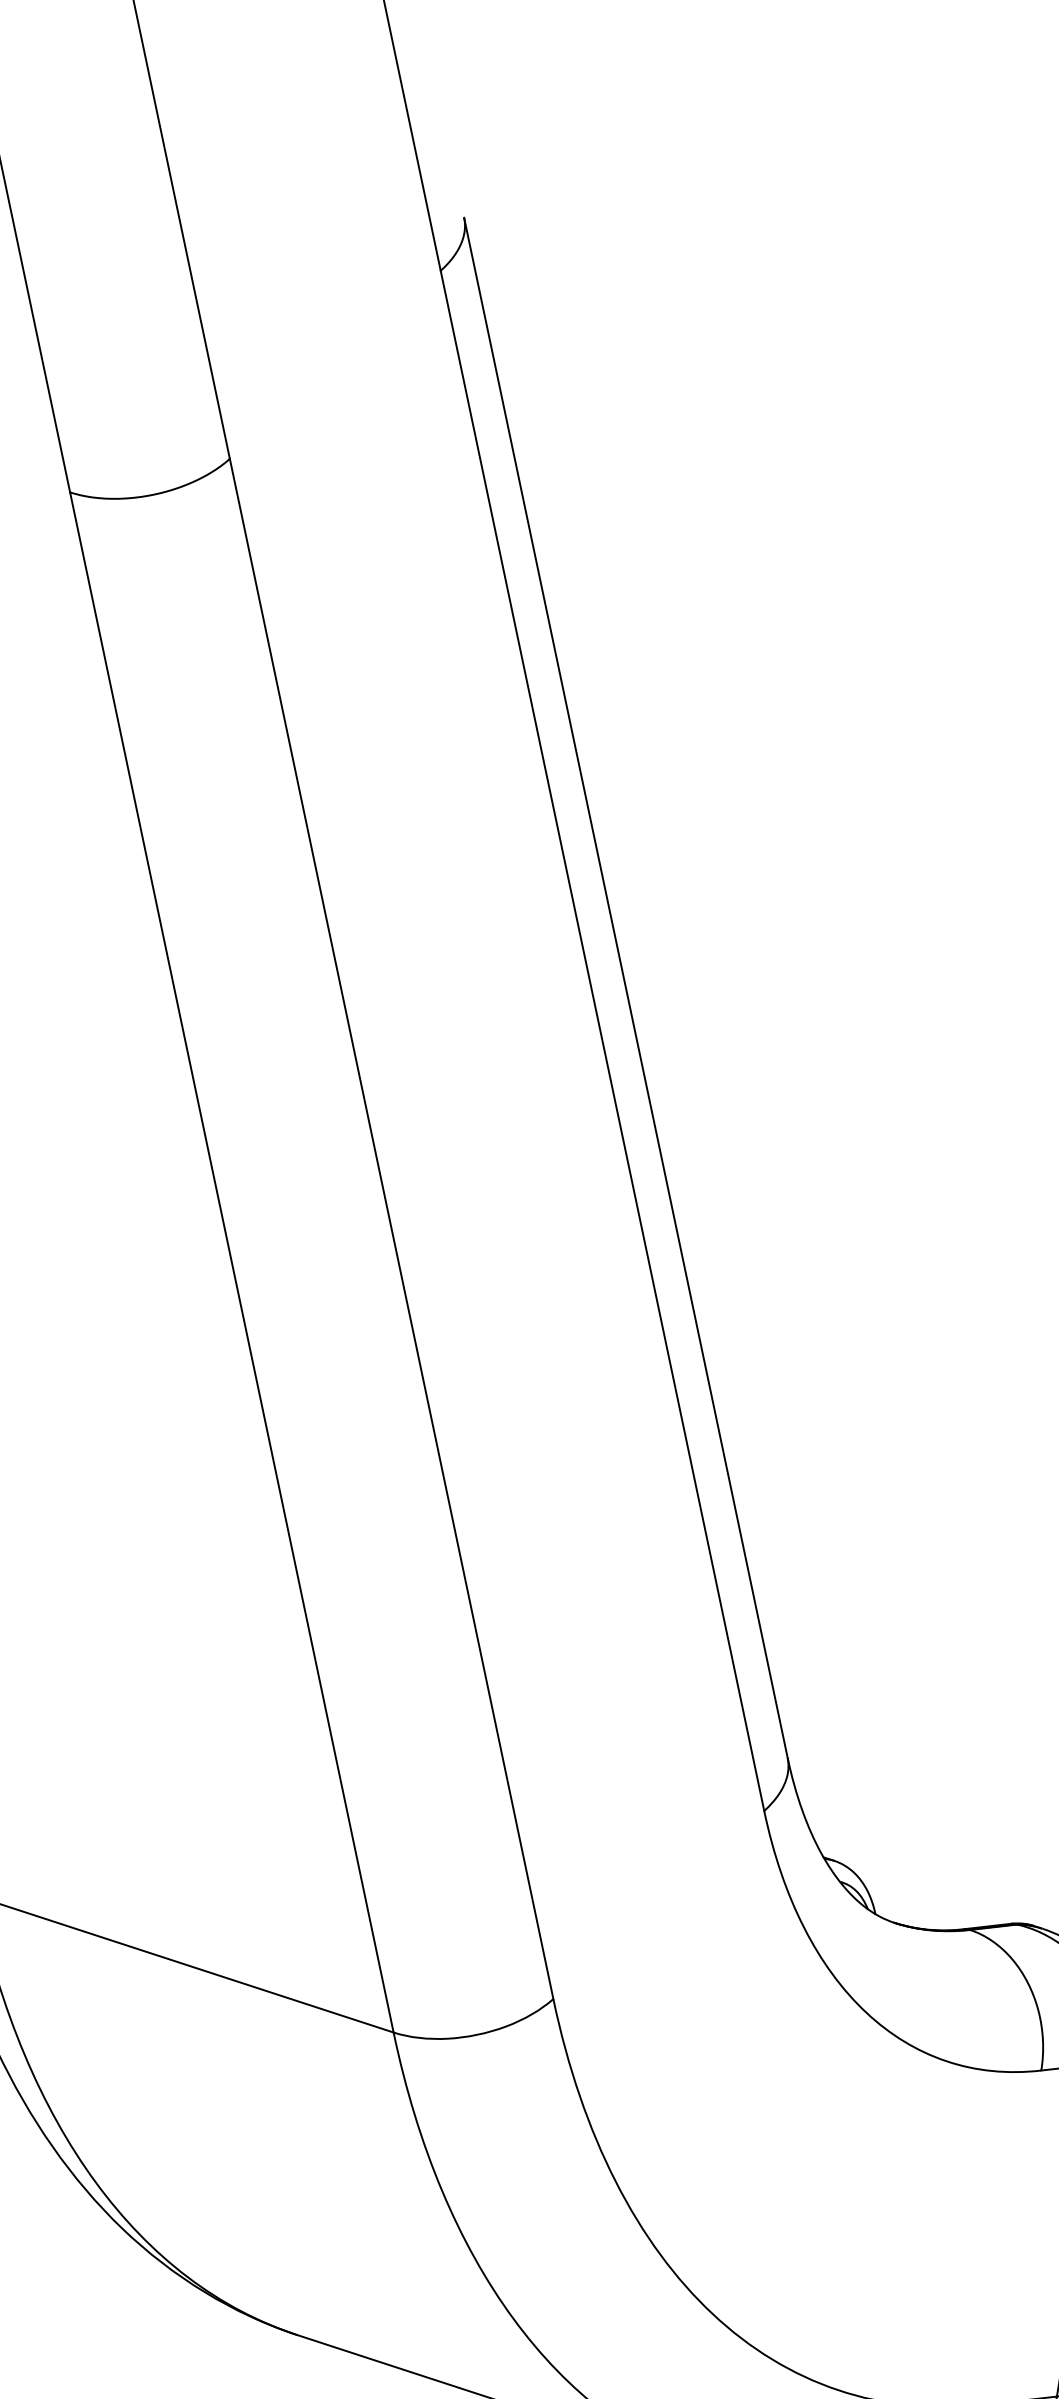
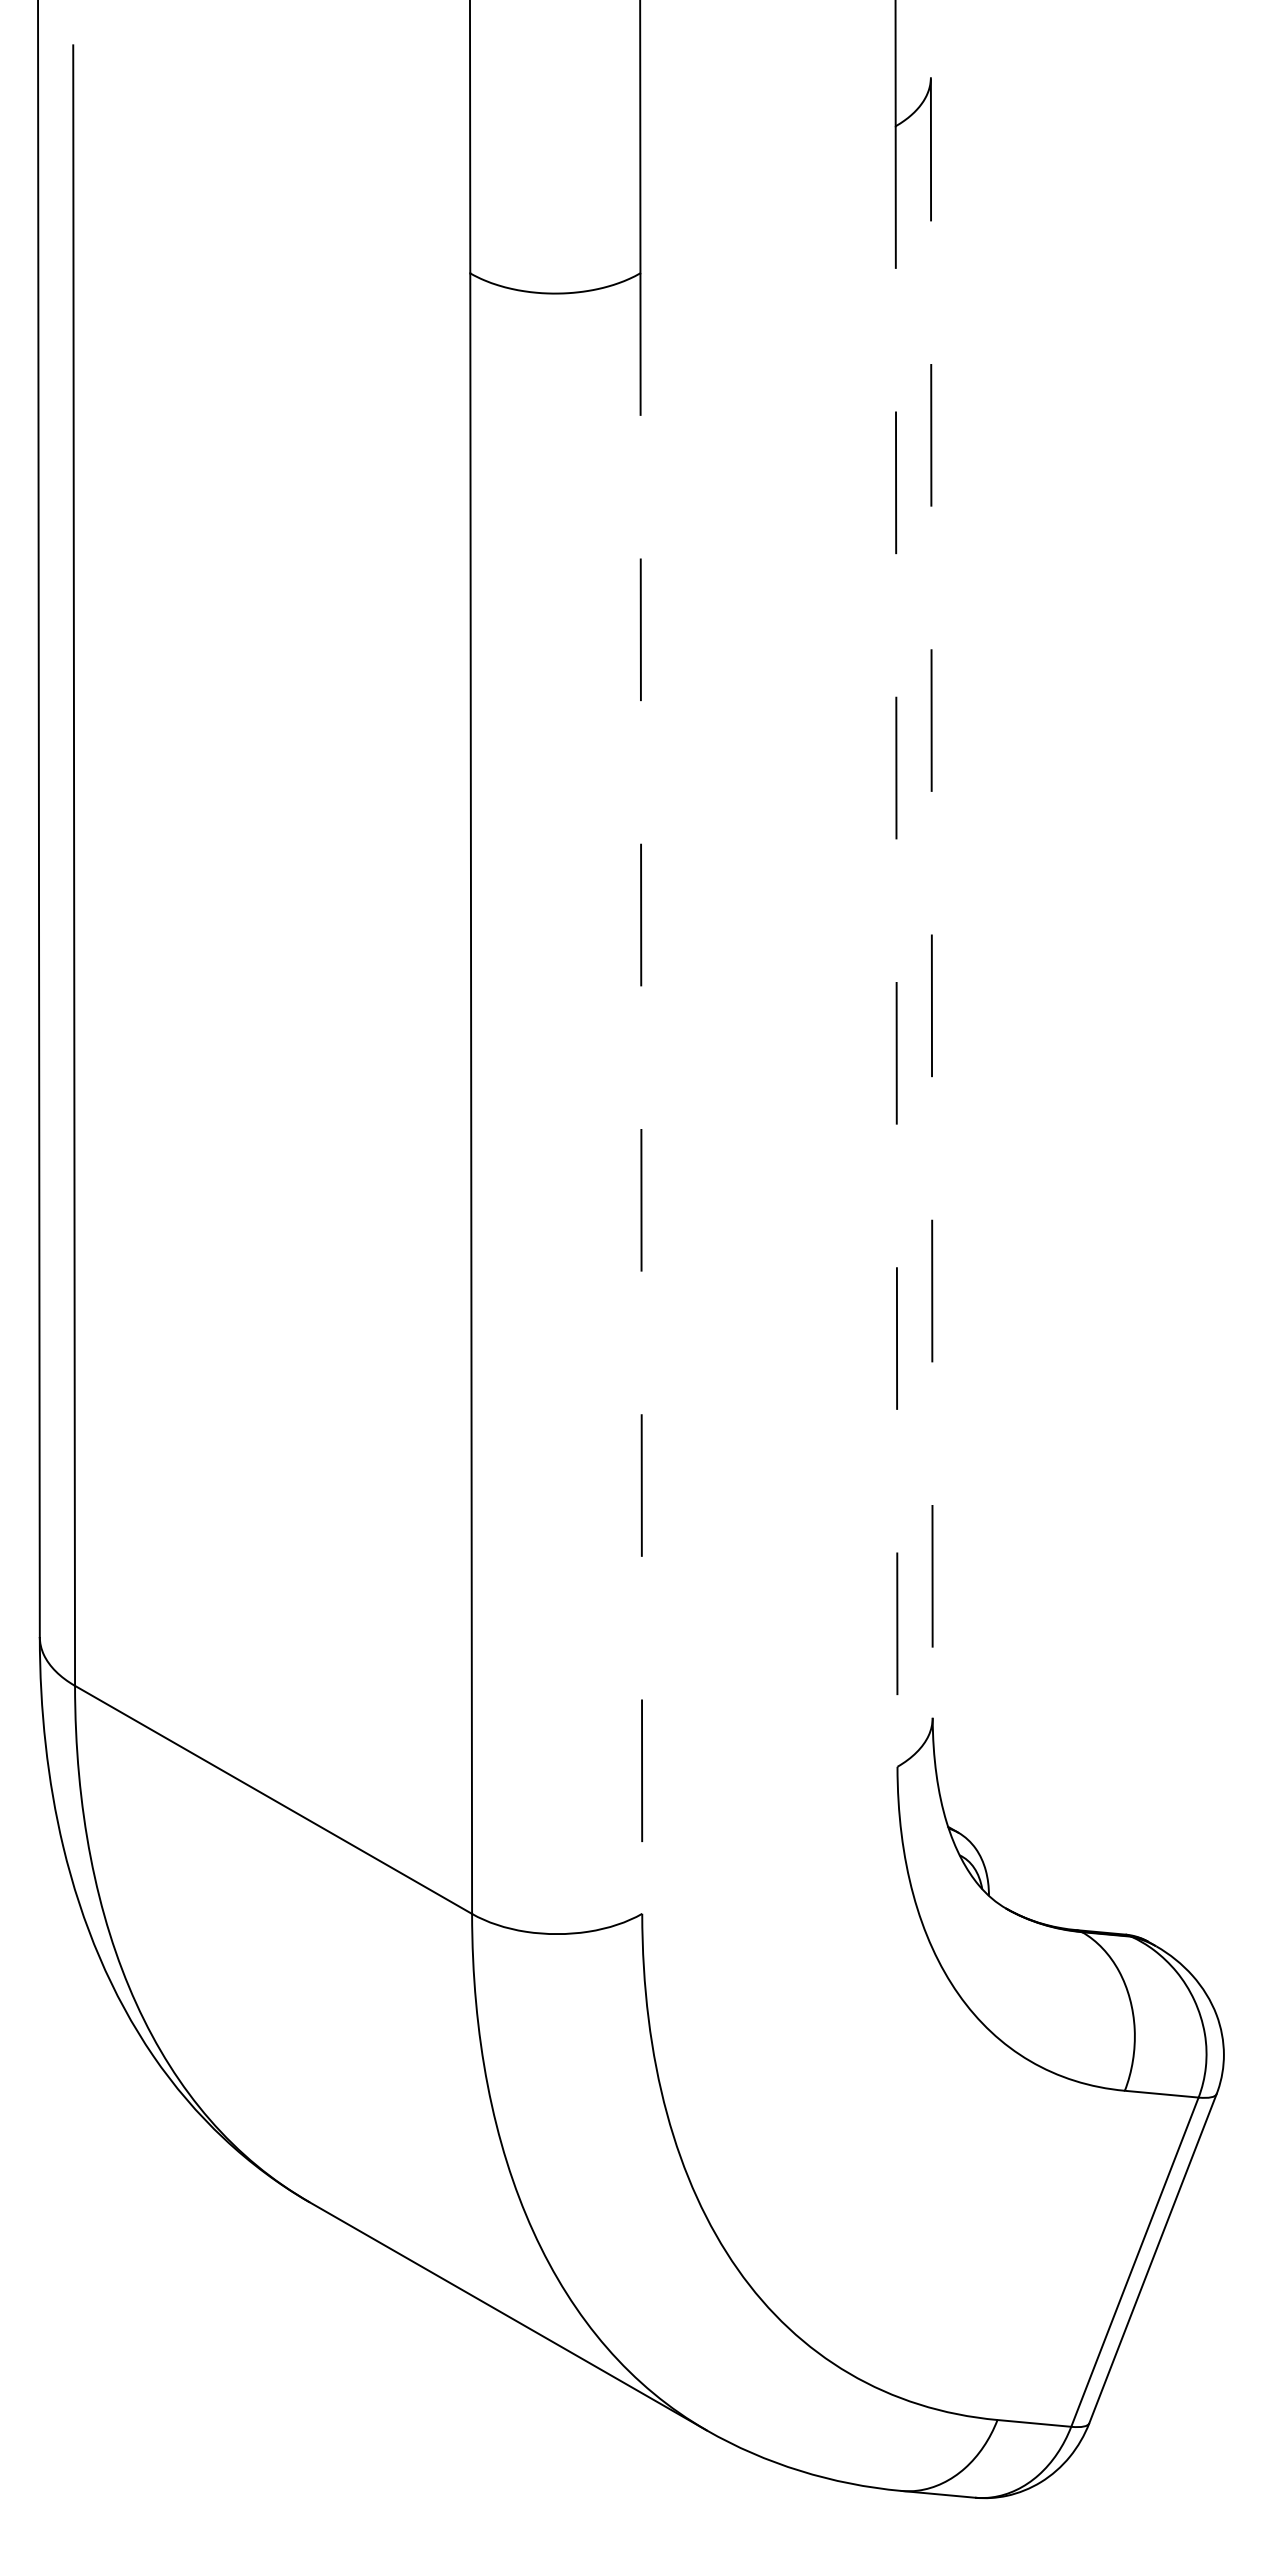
line: (625, 988) -> (931, 898), solid -> dashed
line: (602, 1041) -> (896, 947), solid -> dashed
line: (391, 1229) -> (641, 1094), solid -> dashed

